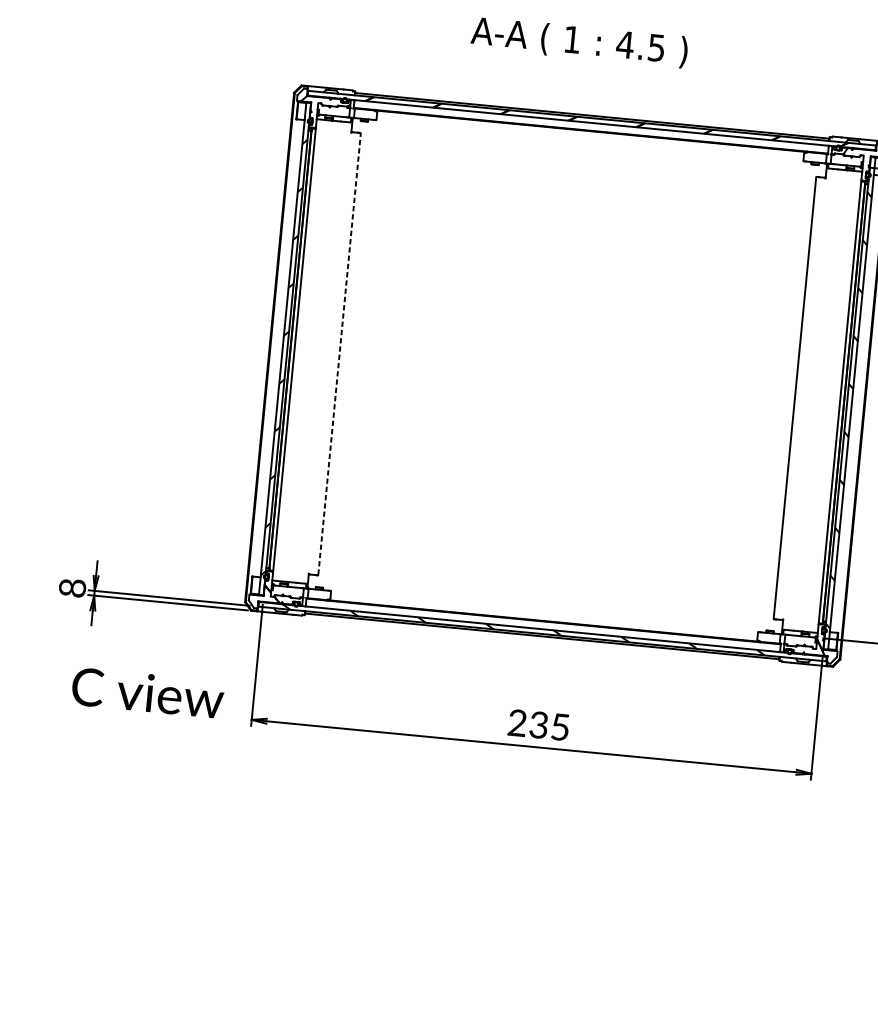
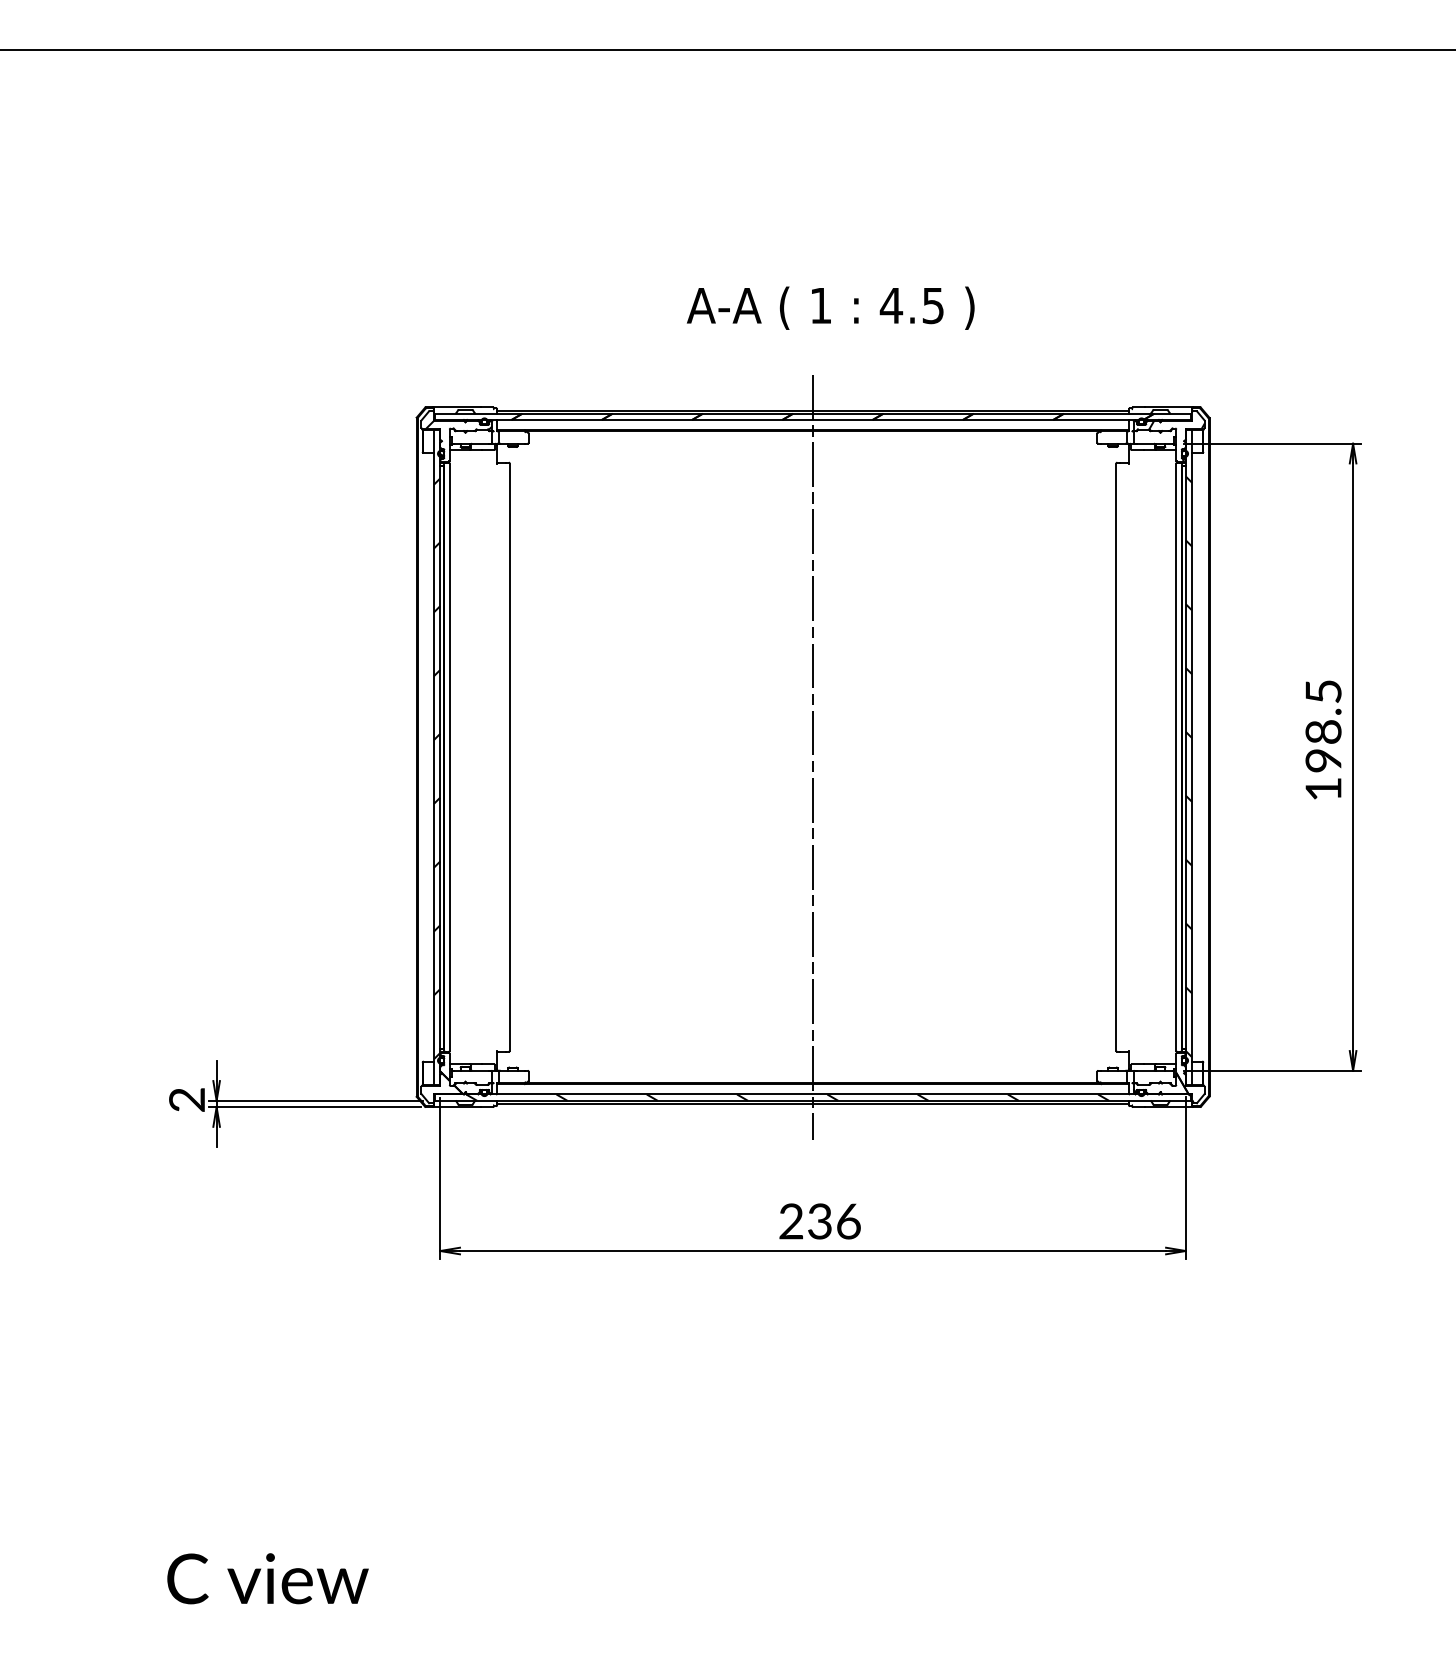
text: (579, 41) -> (830, 307), moved
line: (339, 354) -> (509, 757), dashed -> solid
line: (567, 376) -> (813, 757), added
text: (72, 587) -> (187, 1099), 8 -> 2
text: (147, 692) -> (267, 1578), moved
text: (560, 727) -> (848, 1221), 235 -> 236

